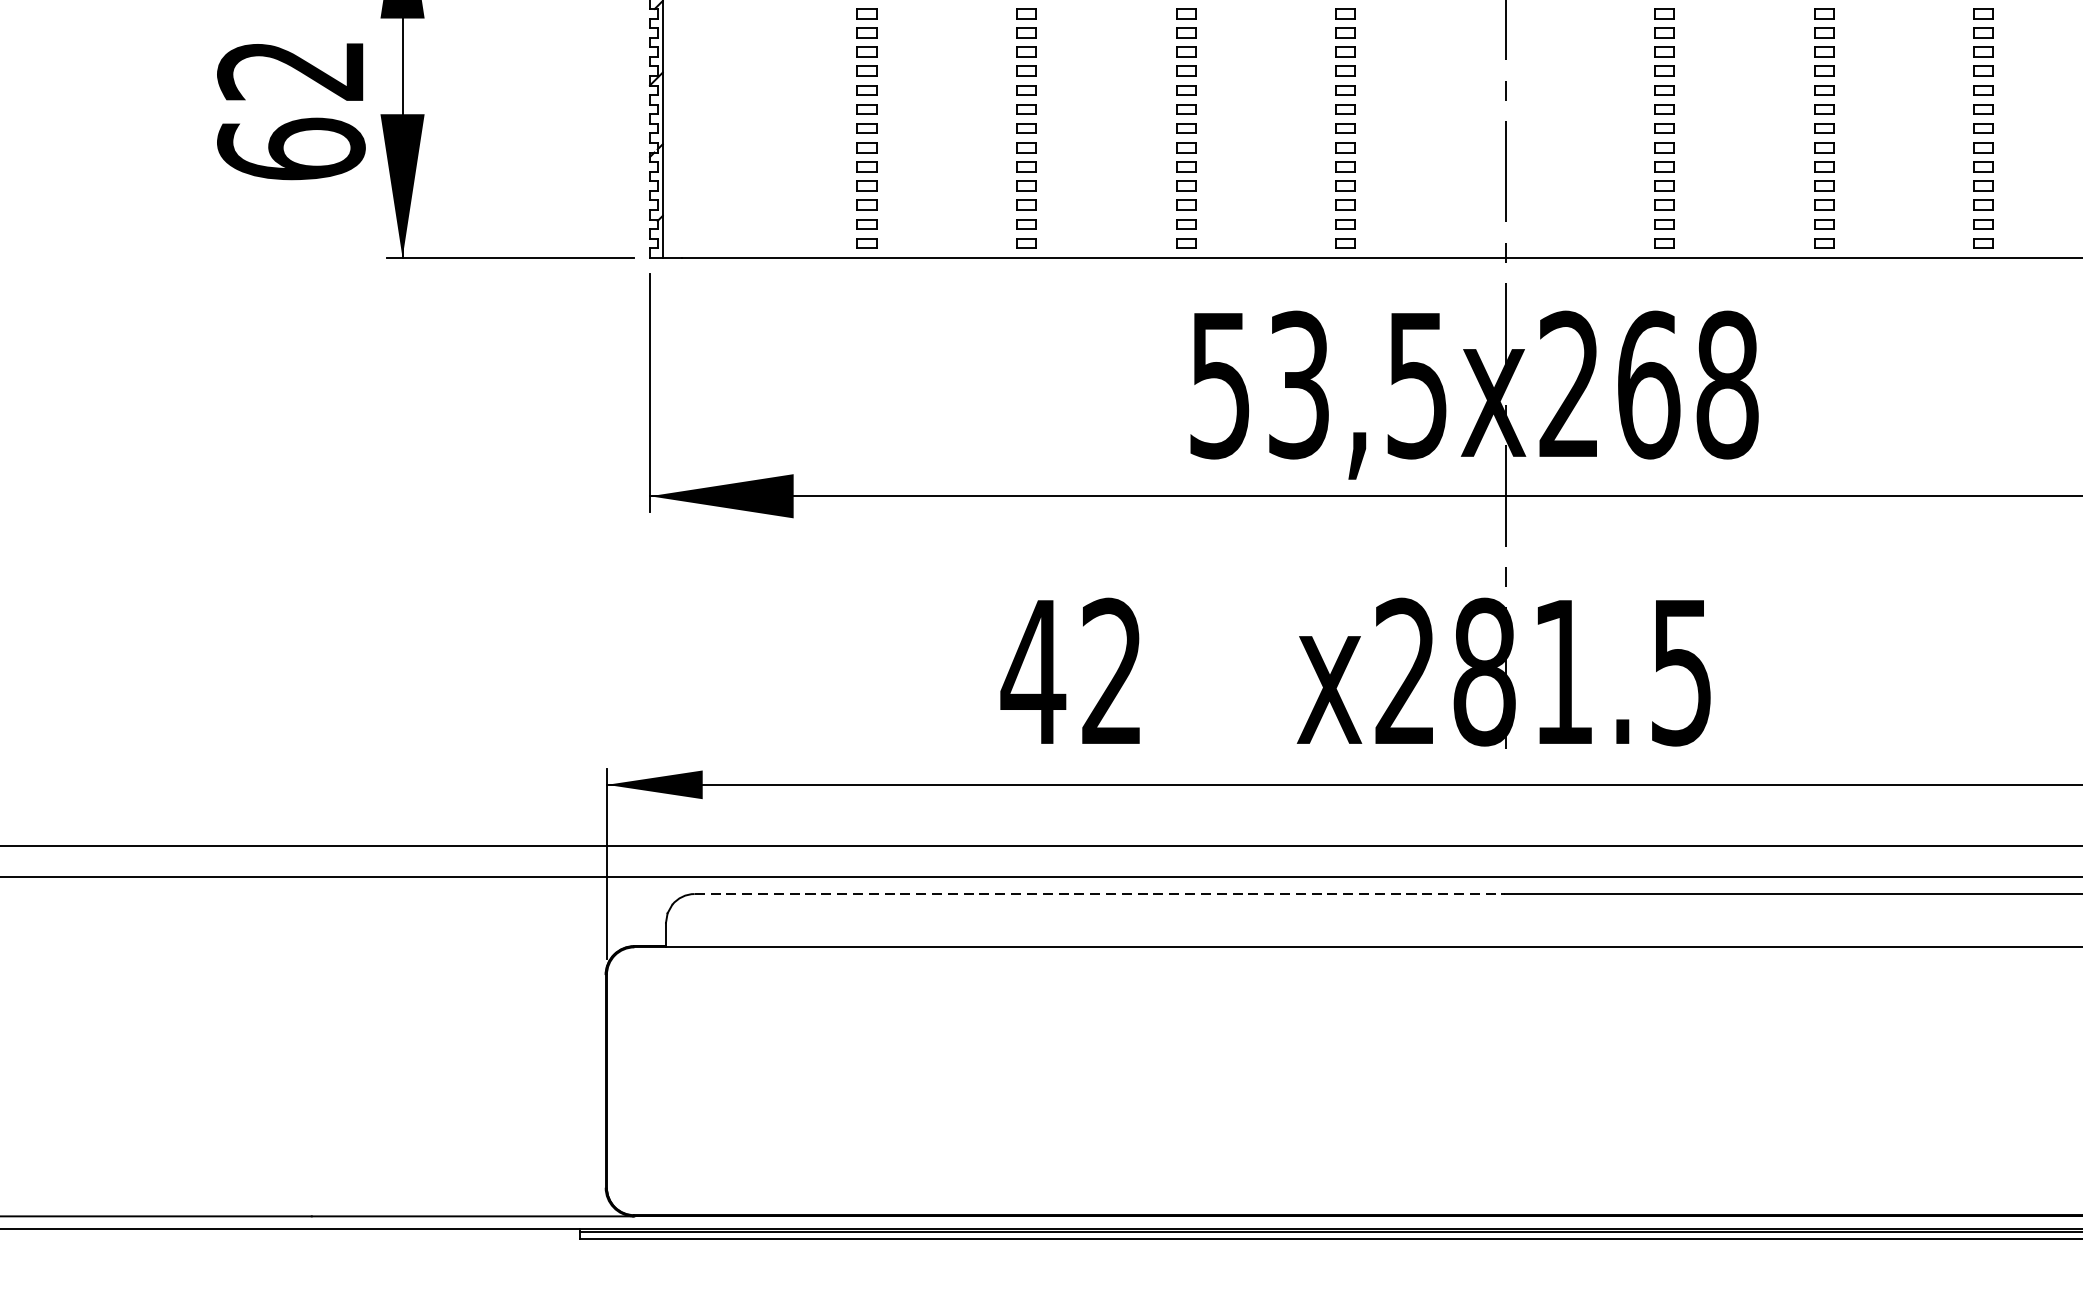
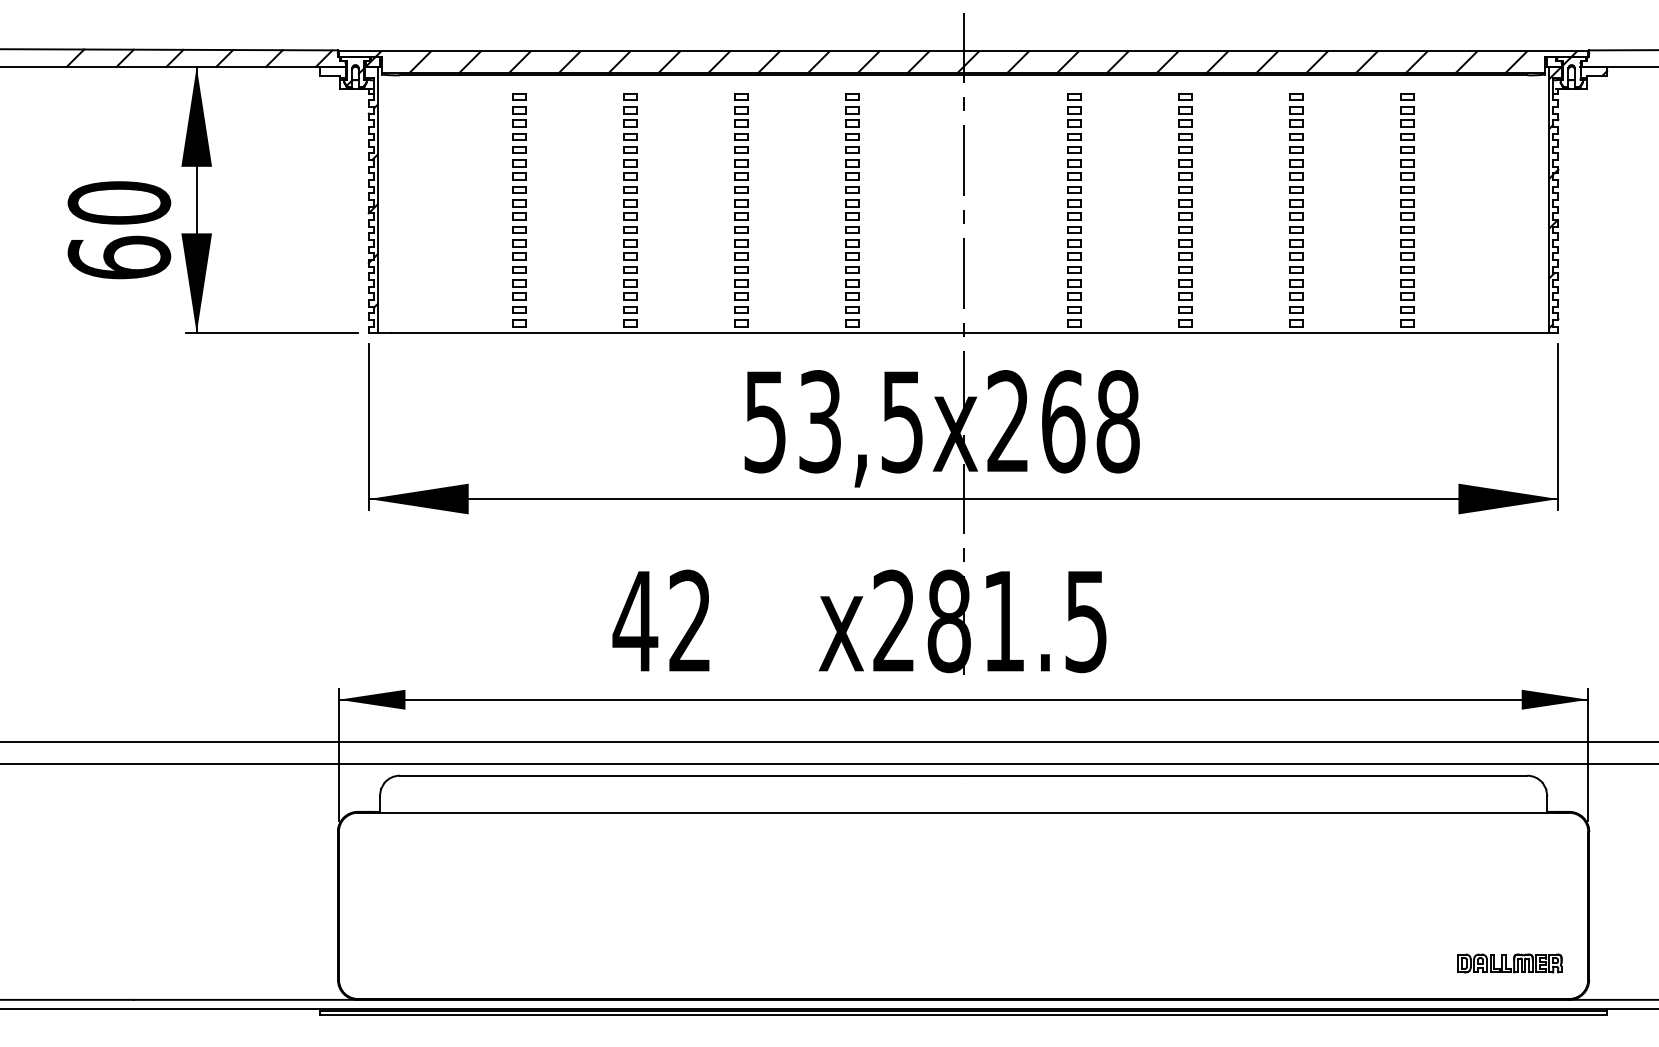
text: (291, 69) -> (119, 202), 62 -> 60
line: (1099, 893) -> (681, 775), dashed -> solid

